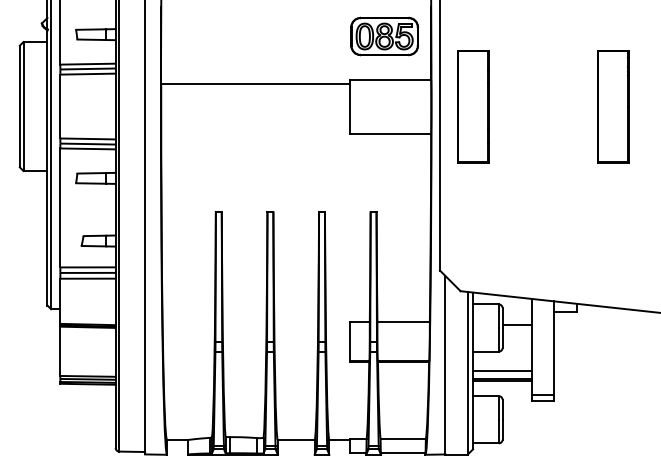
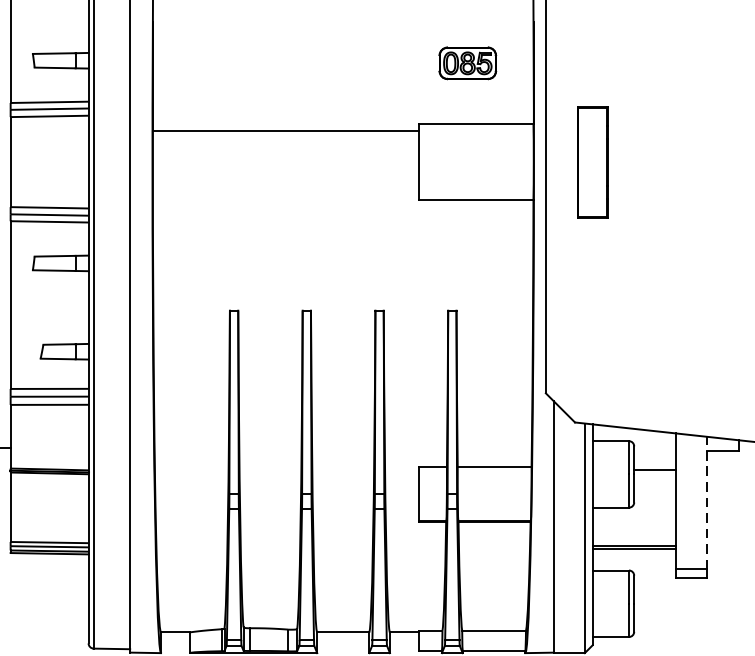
part: (384, 36) -> (467, 63), size x0.6
part: (473, 106) -> (593, 162), size x0.7
line: (554, 347) -> (707, 501), solid -> dashed
line: (502, 371) -> (634, 535), removed

